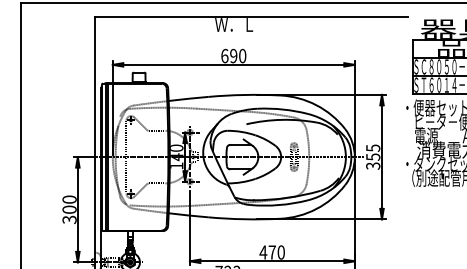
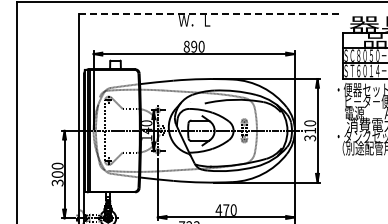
line: (250, 17) -> (208, 14), solid -> dashed
text: (224, 55) -> (186, 46), 690 -> 890
text: (373, 151) -> (310, 126), 355 -> 310

